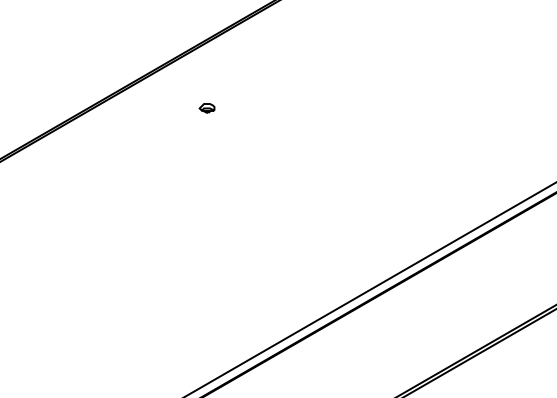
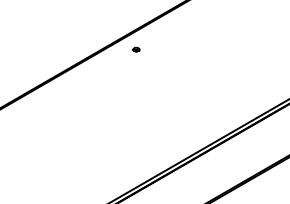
part: (205, 107) -> (135, 49), moved

